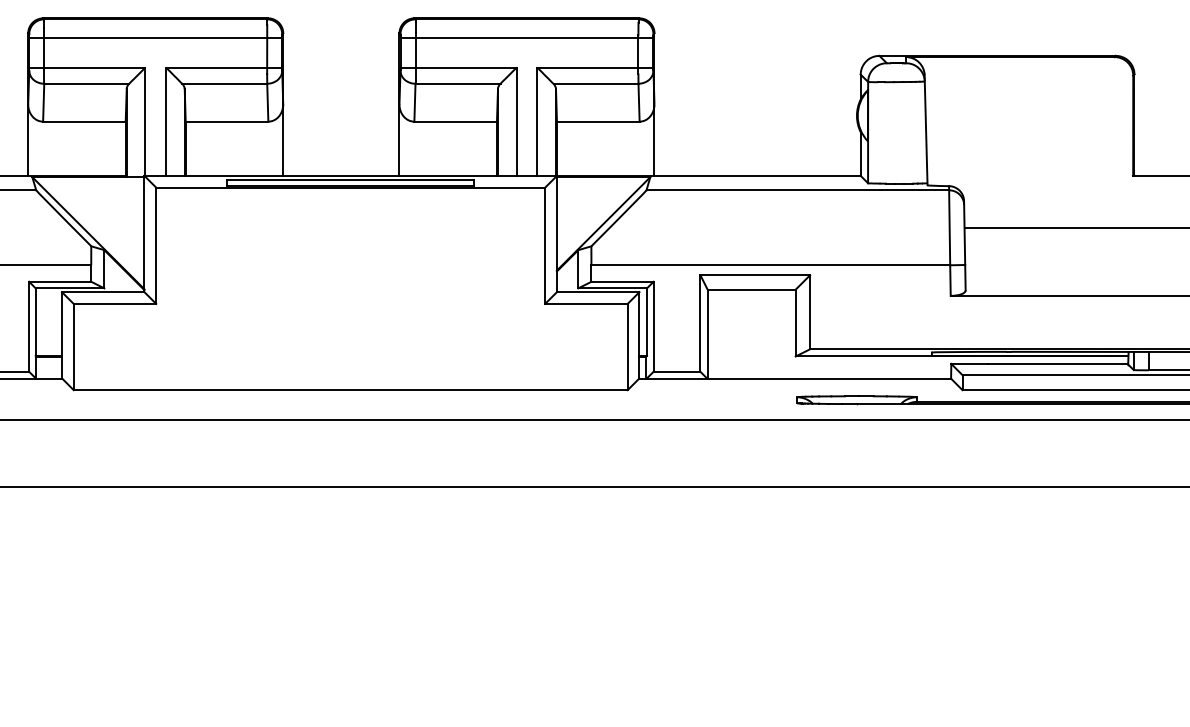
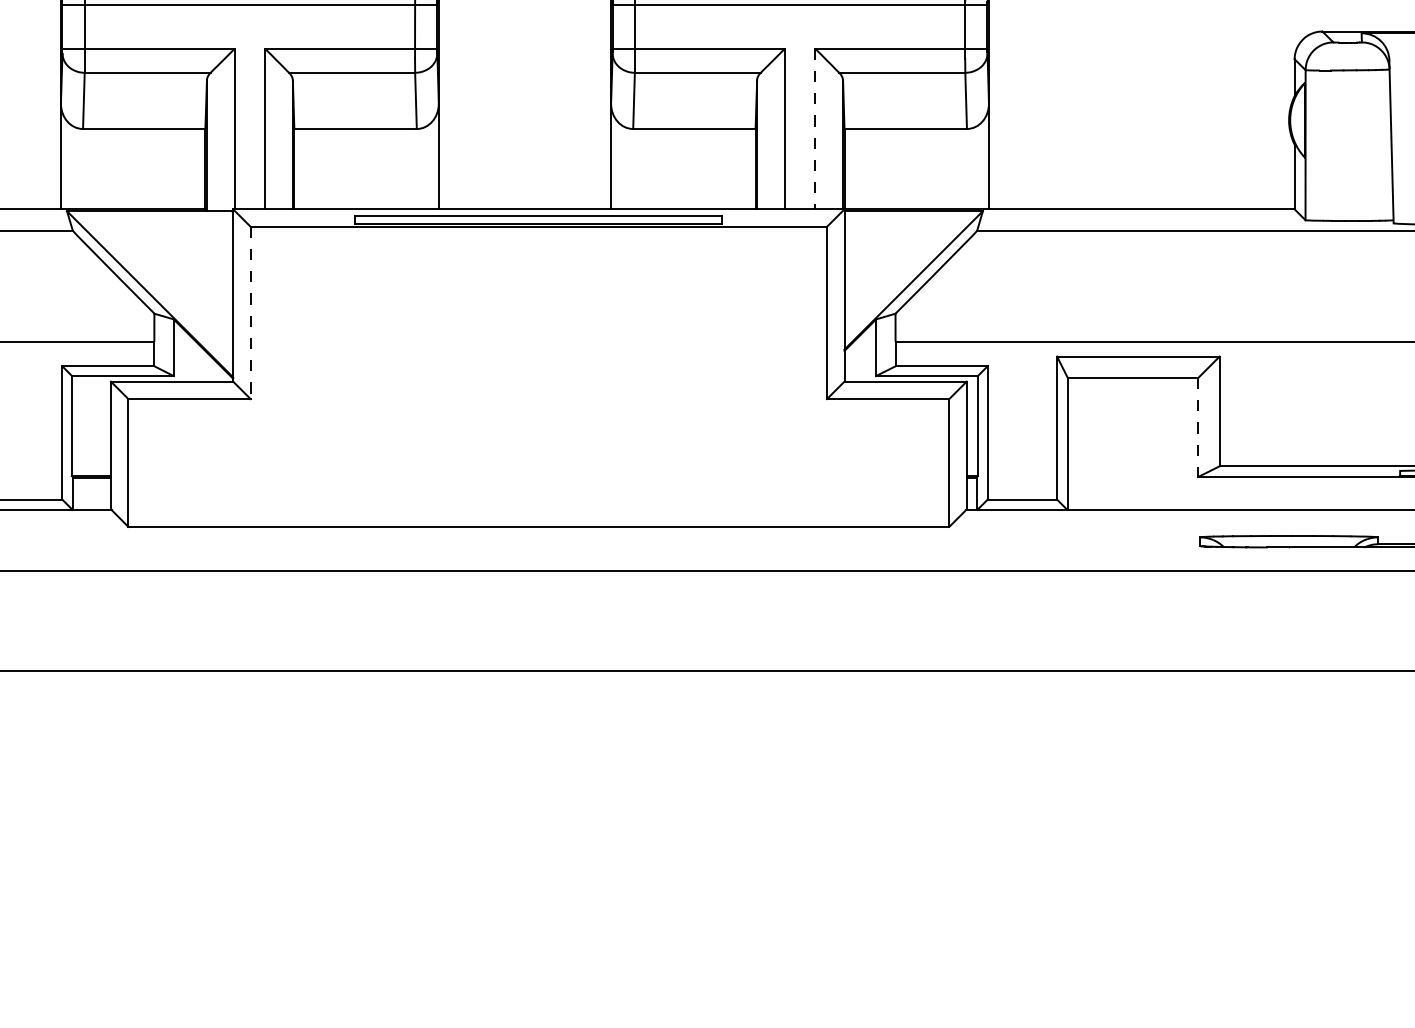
line: (537, 122) -> (815, 130), solid -> dashed
line: (156, 246) -> (251, 313), solid -> dashed
line: (795, 323) -> (1197, 428), solid -> dashed

